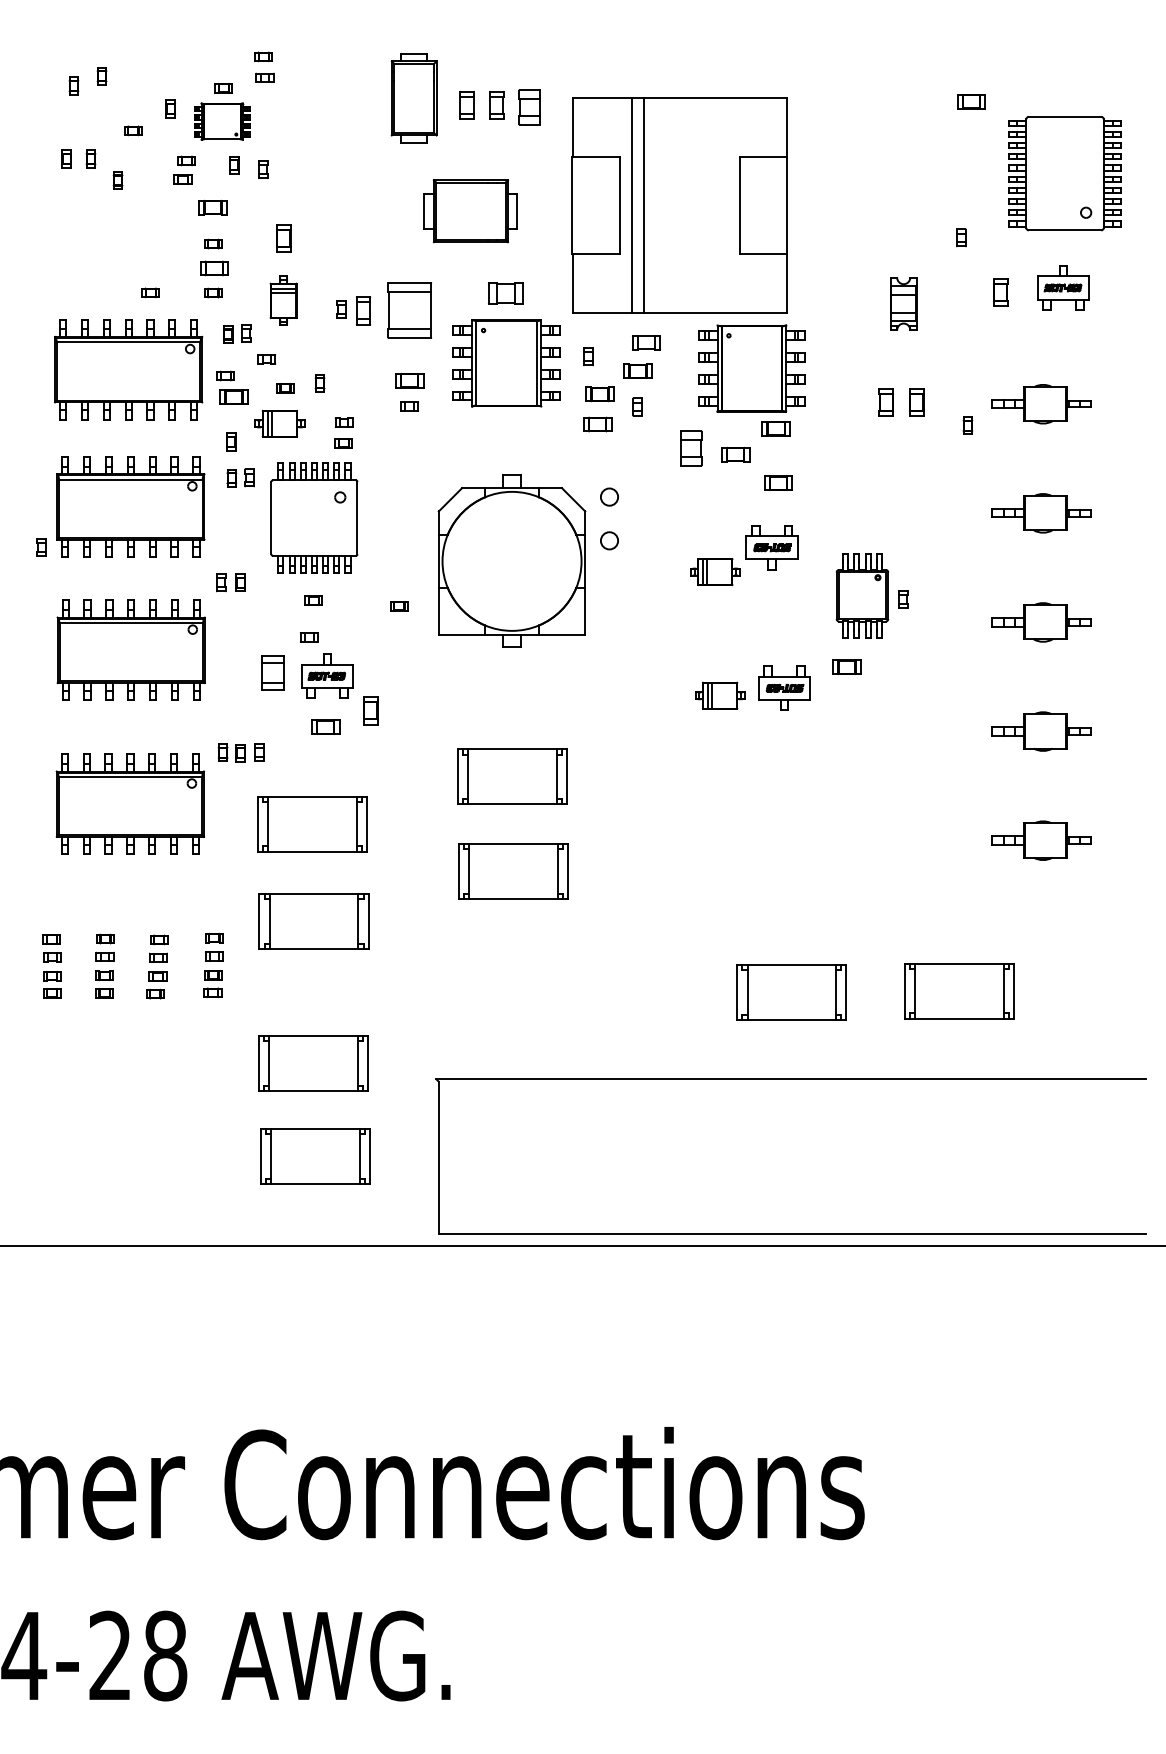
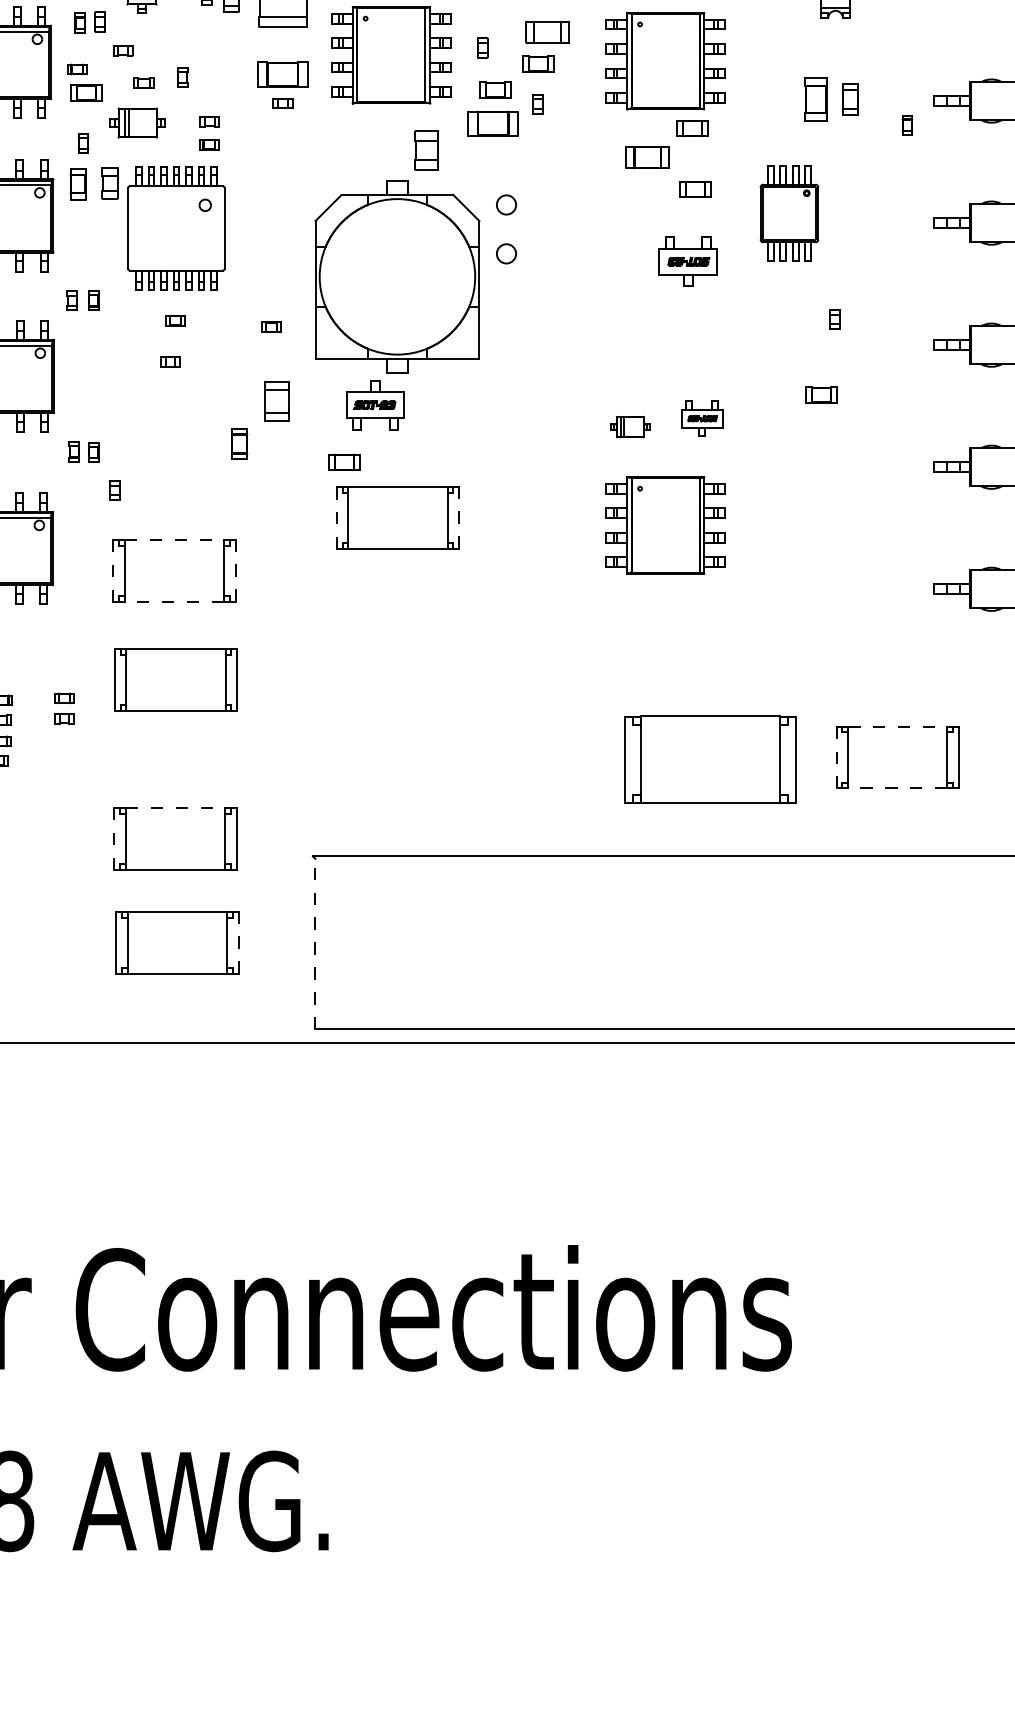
part: (646, 342) -> (547, 32), size x1.4
part: (409, 380) -> (282, 74), size x1.6
part: (885, 402) -> (815, 99), size x1.4
part: (597, 424) -> (493, 123), size x1.6
part: (691, 448) -> (427, 150), moved
part: (735, 454) -> (647, 157), size x1.4
part: (240, 477) -> (93, 183), size x1.6
part: (715, 571) -> (625, 288), removed
part: (862, 595) -> (789, 213), moved
part: (846, 666) -> (820, 394), moved
part: (272, 672) -> (276, 401), moved
part: (327, 675) -> (375, 404), moved
part: (784, 687) -> (702, 417), size x0.7
part: (720, 695) -> (630, 426), size x0.7
part: (325, 726) -> (344, 461), moved
part: (231, 752) -> (83, 451), moved
line: (457, 776) -> (336, 517), solid -> dashed
line: (567, 776) -> (459, 517), solid -> dashed
part: (751, 783) -> (665, 525), added
line: (313, 796) -> (175, 539), solid -> dashed
line: (258, 824) -> (113, 571), solid -> dashed
line: (367, 824) -> (235, 571), solid -> dashed
line: (312, 851) -> (174, 601), solid -> dashed
part: (513, 871) -> (399, 623), removed
line: (959, 963) -> (897, 726), solid -> dashed
part: (212, 984) -> (62, 750), removed
line: (904, 991) -> (836, 757), solid -> dashed
part: (791, 992) -> (710, 759), size x1.4
line: (958, 1018) -> (896, 788), solid -> dashed
line: (314, 1036) -> (176, 808), solid -> dashed
line: (258, 1063) -> (113, 838), solid -> dashed
line: (369, 1156) -> (238, 942), solid -> dashed
line: (438, 1157) -> (315, 943), solid -> dashed

